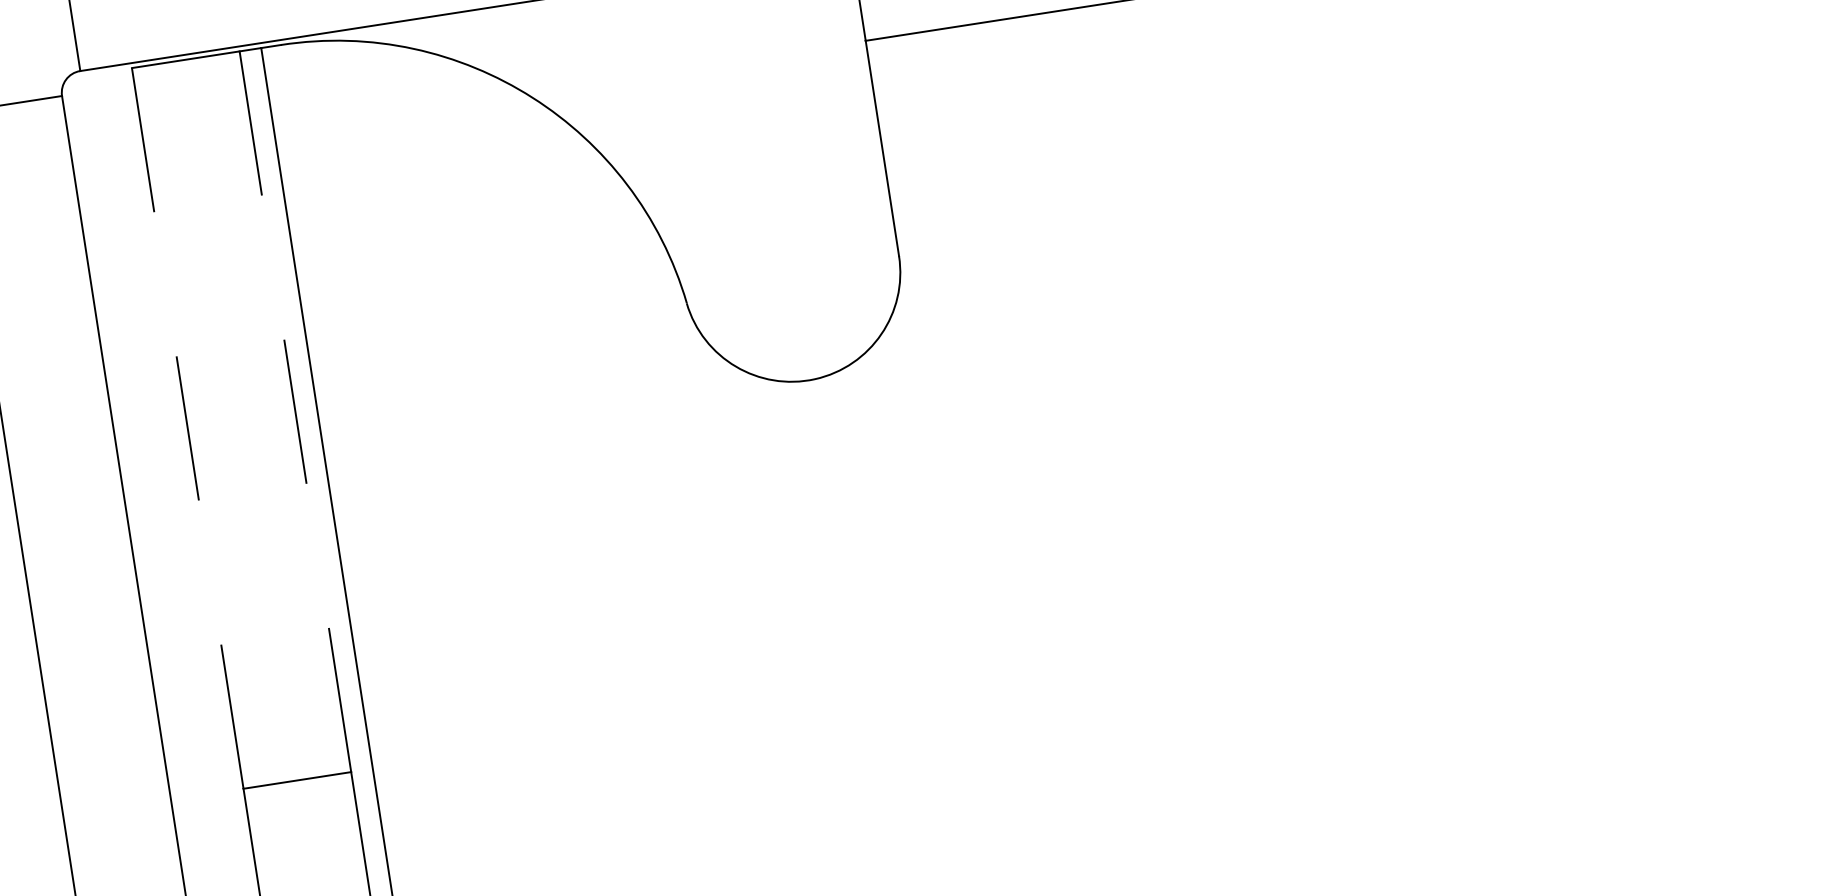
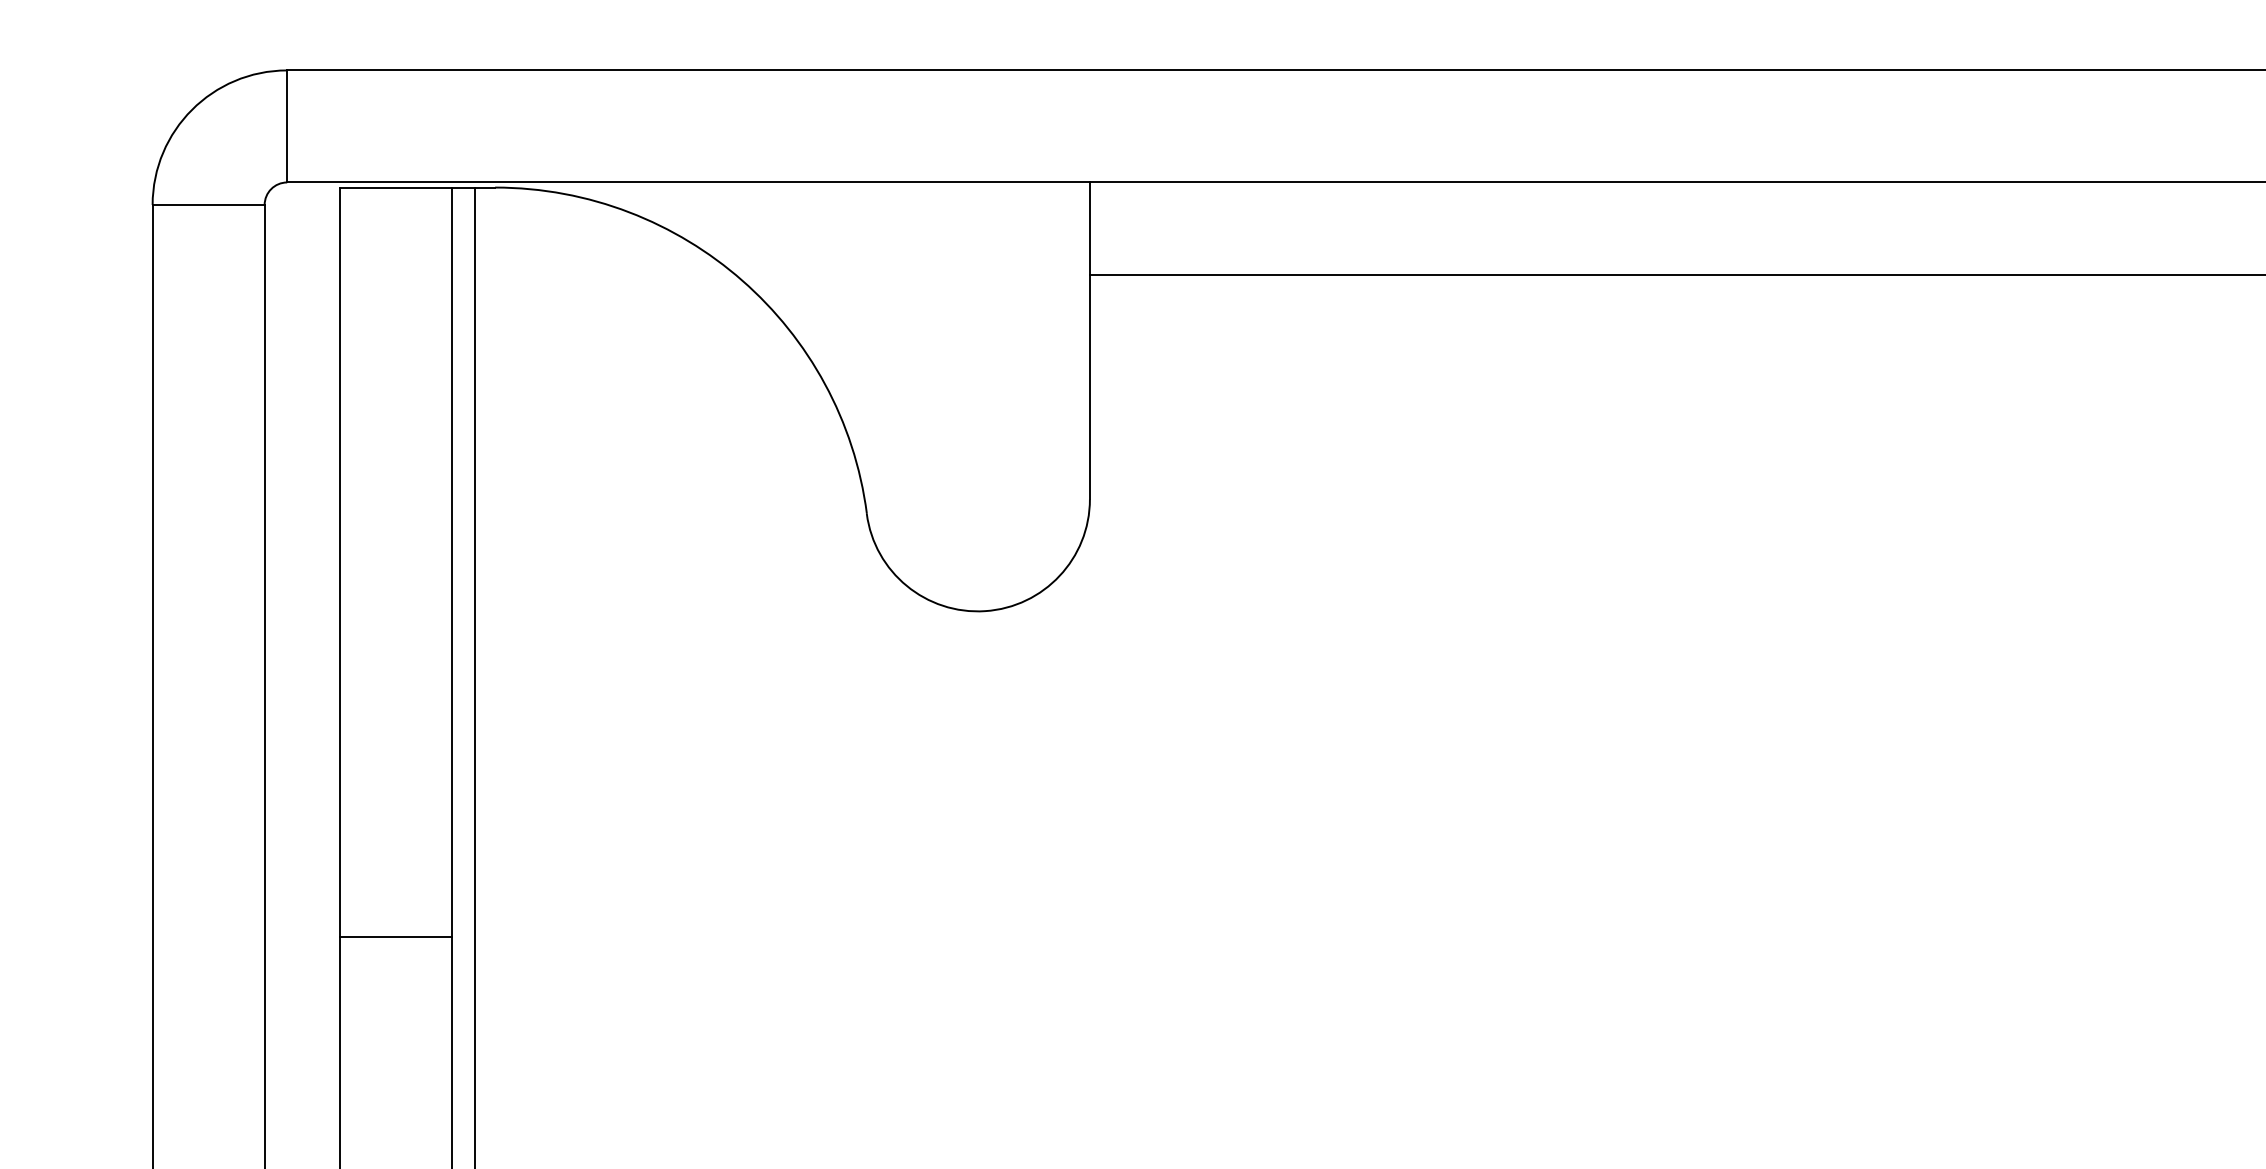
line: (295, 411) -> (452, 562), dashed -> solid
line: (188, 428) -> (340, 562), dashed -> solid

